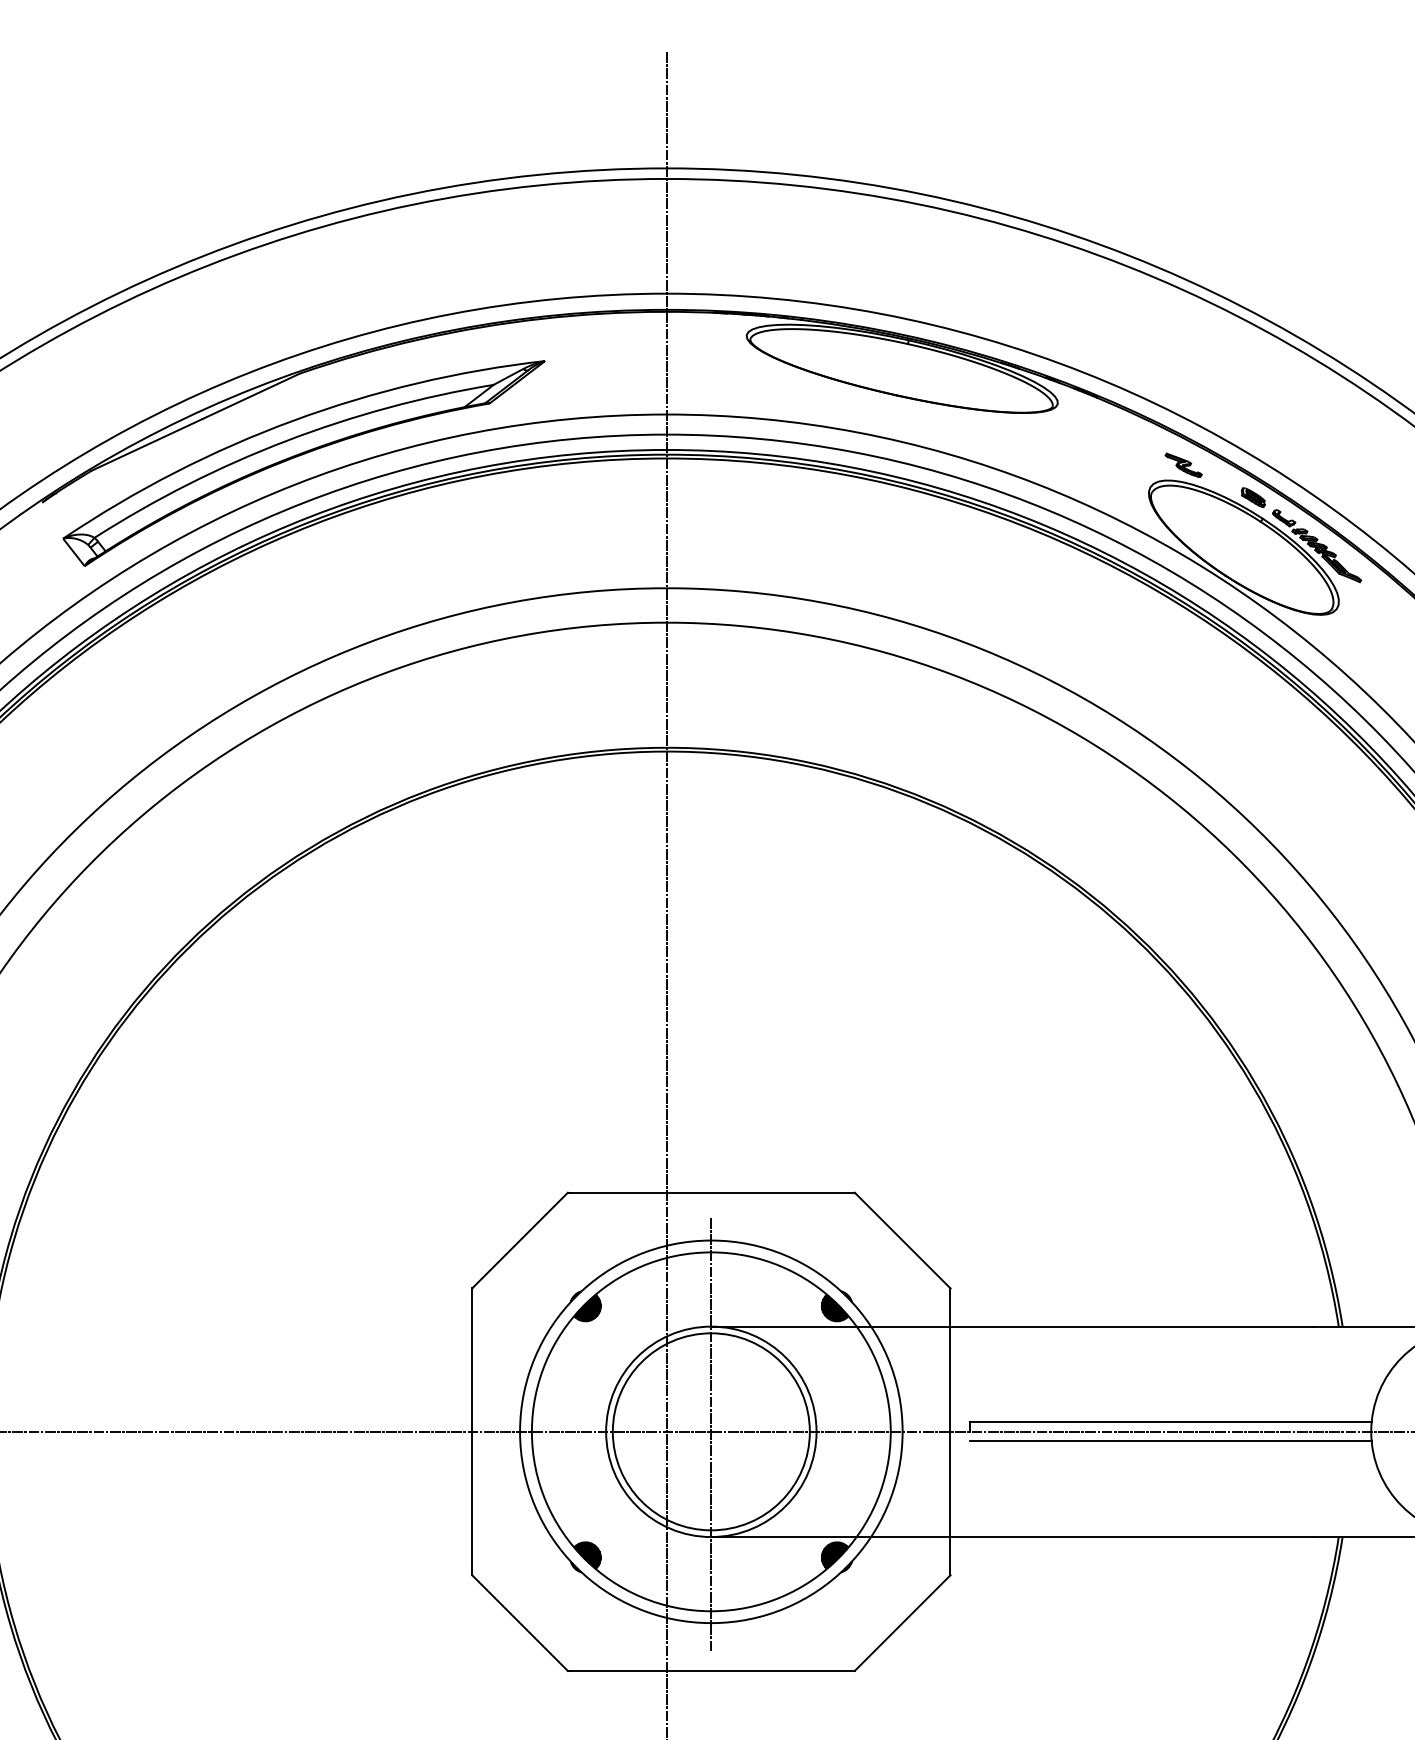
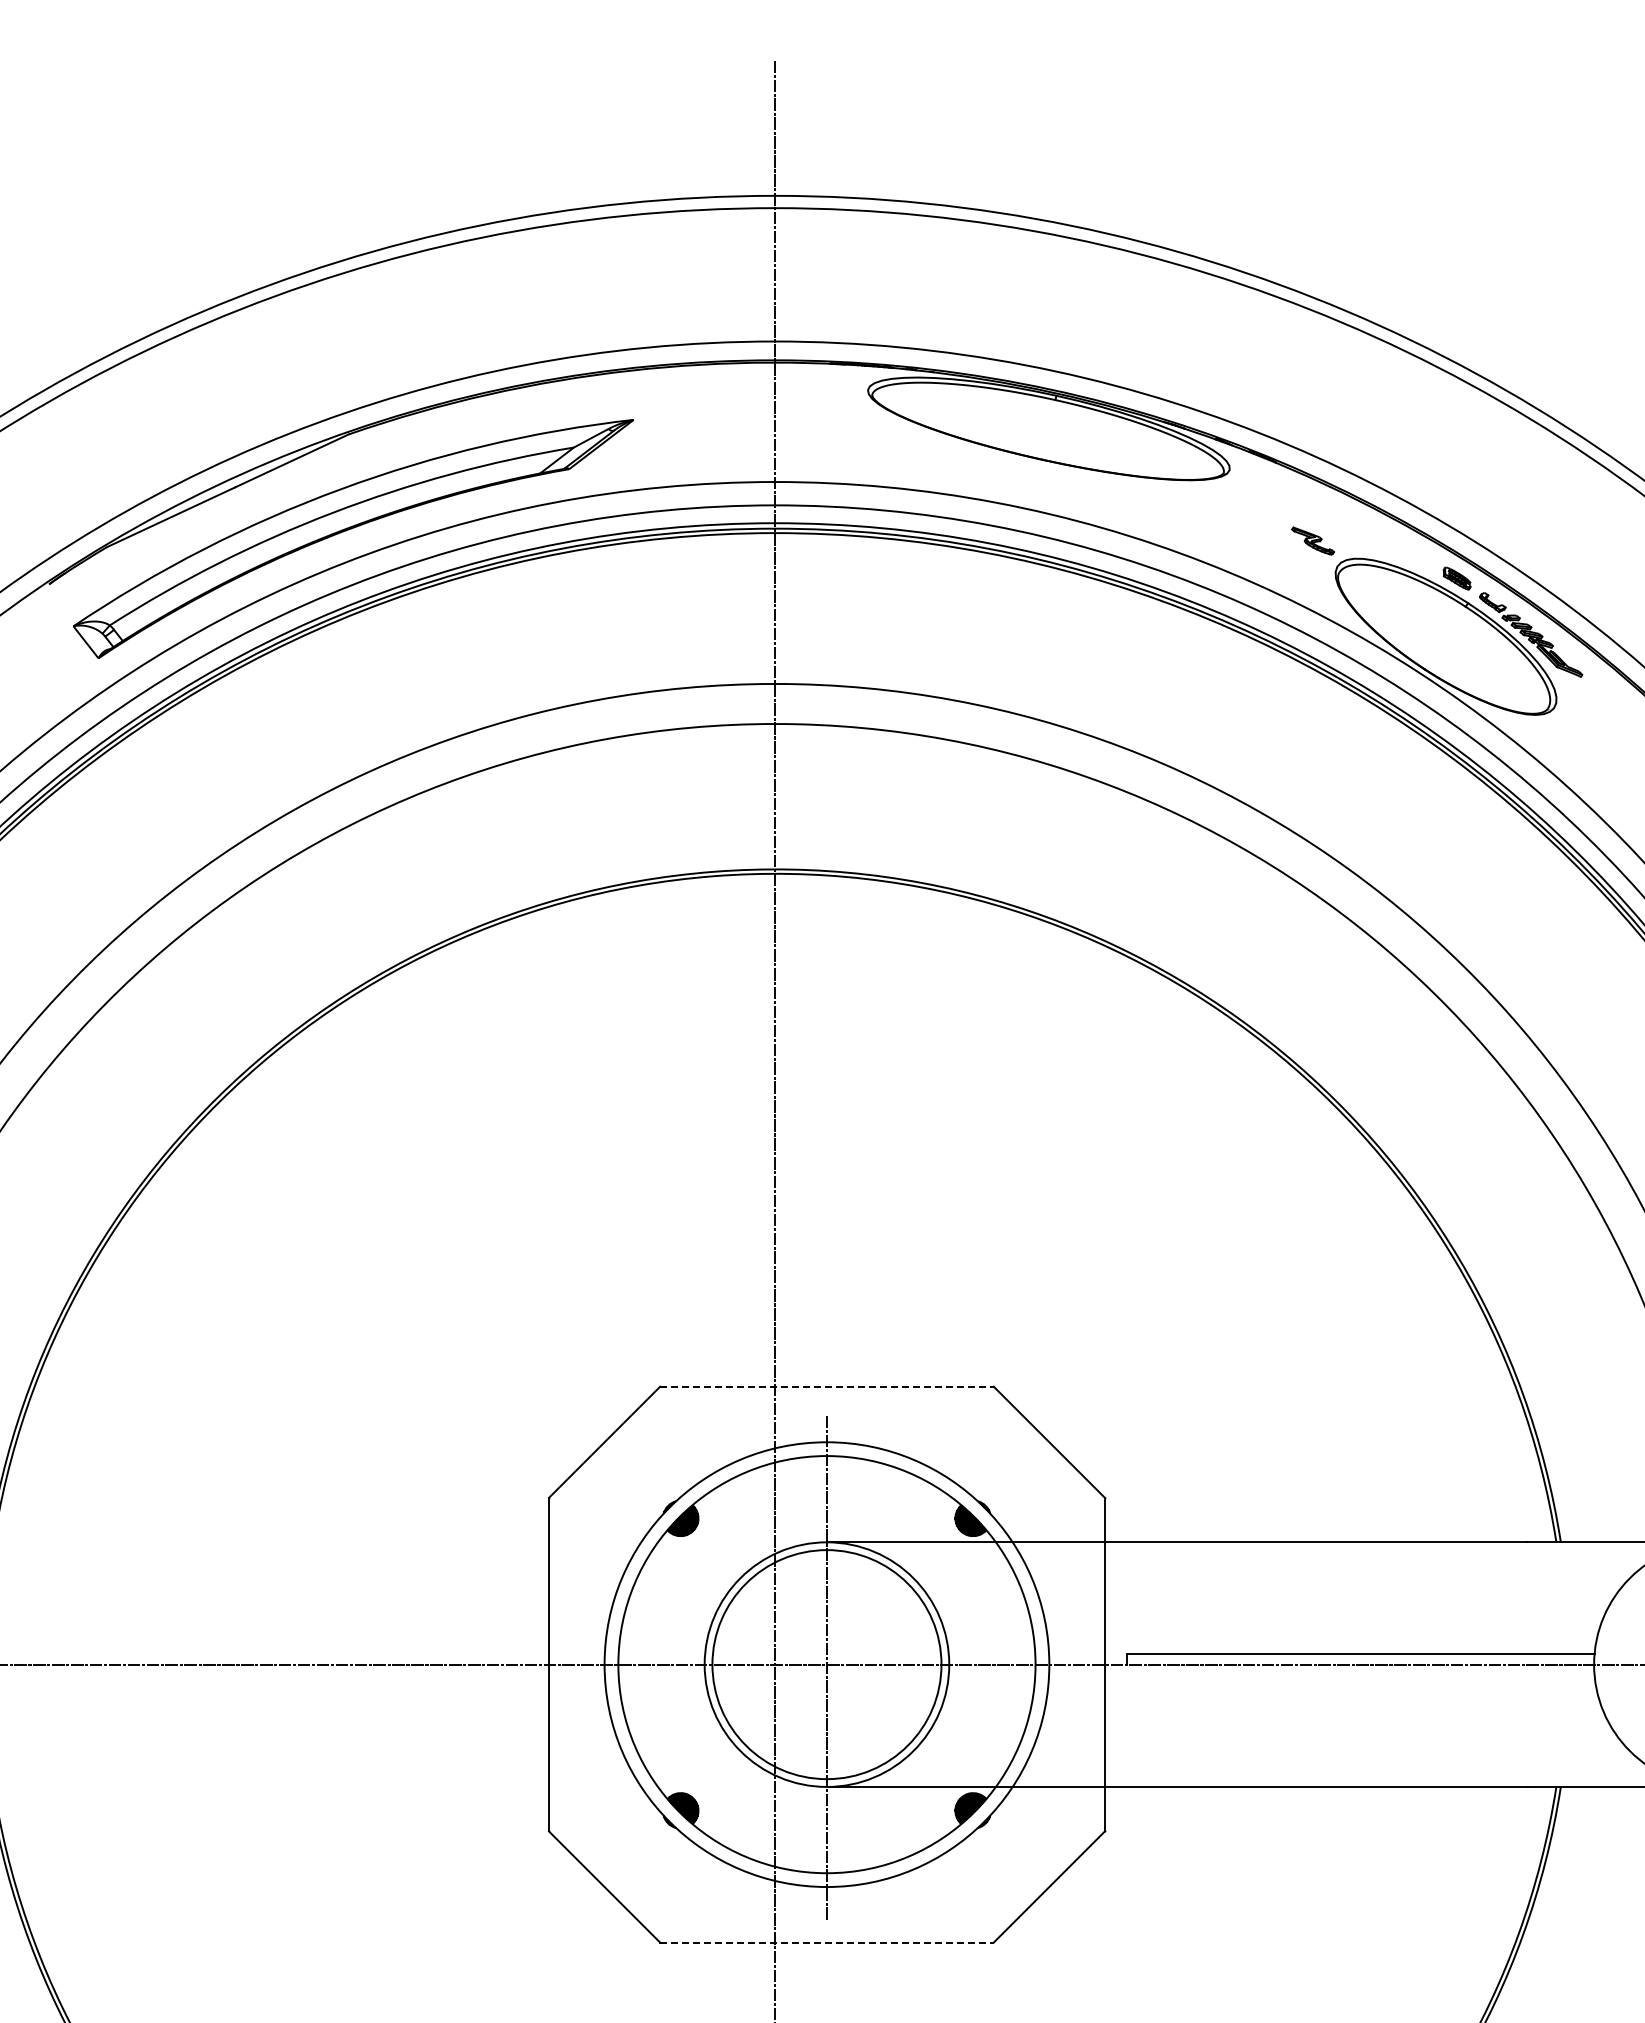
part: (1183, 464) -> (1312, 540), moved
line: (710, 1192) -> (826, 1386), solid -> dashed
line: (1170, 1441) -> (1360, 1675), removed
line: (710, 1670) -> (826, 1942), solid -> dashed

